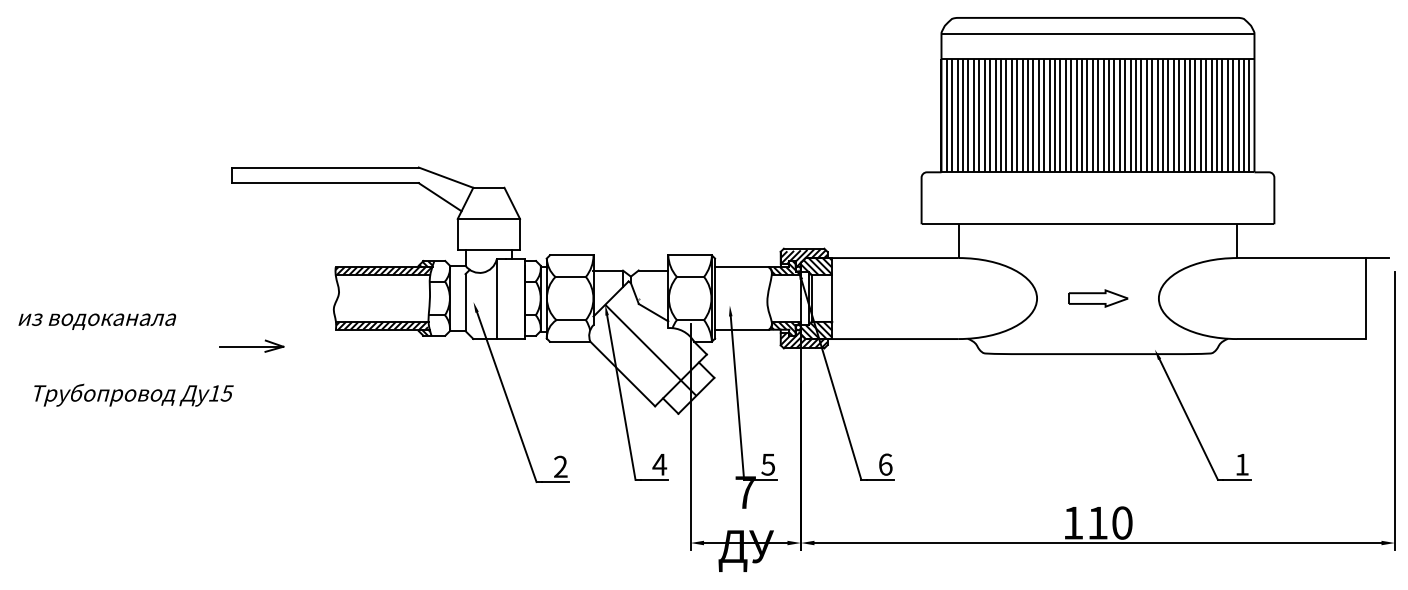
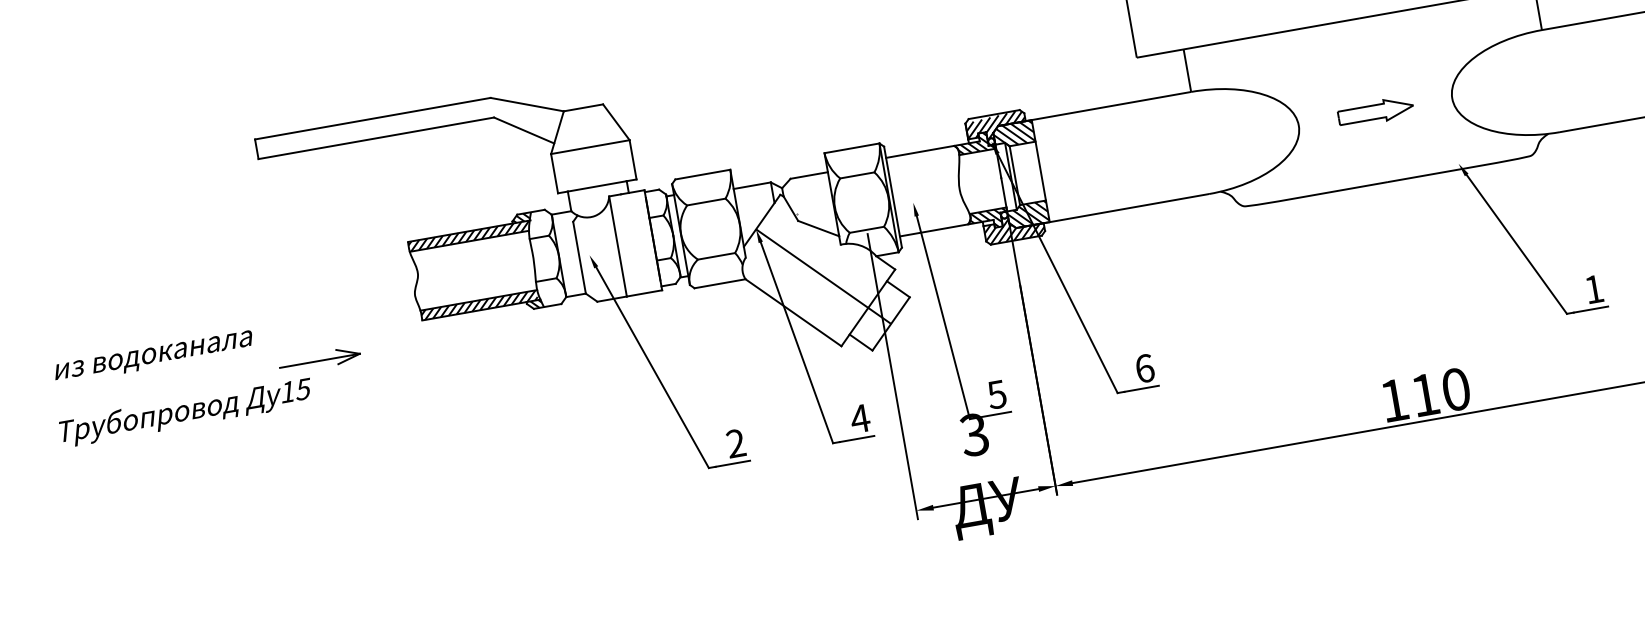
text: (97, 321) -> (153, 357), moved
text: (133, 394) -> (185, 411), moved
text: (745, 492) -> (974, 434), 7 -> 3

